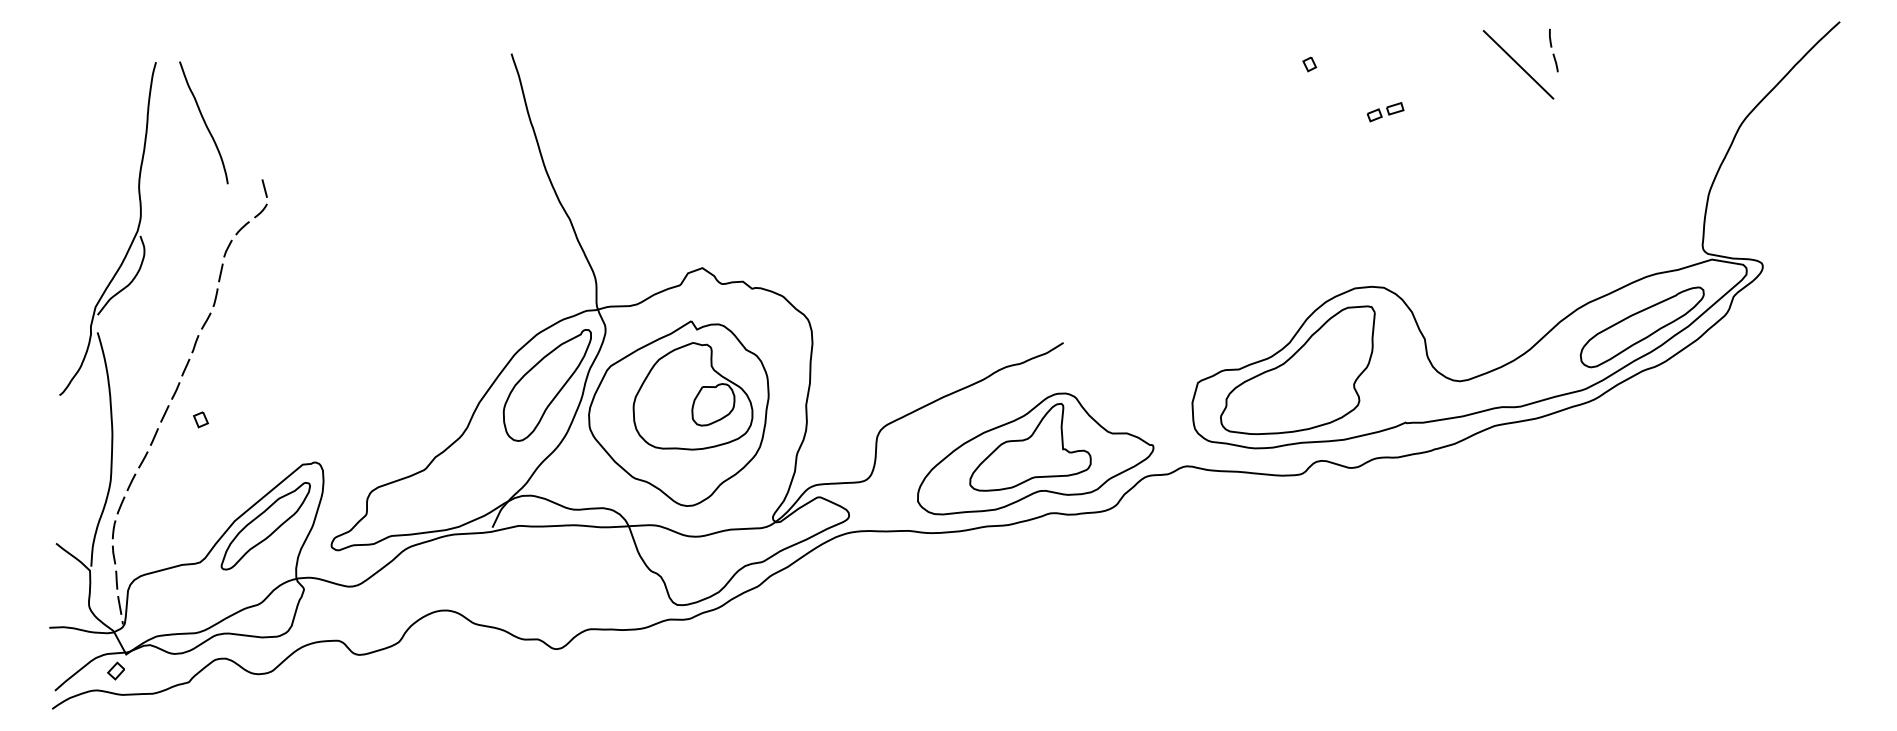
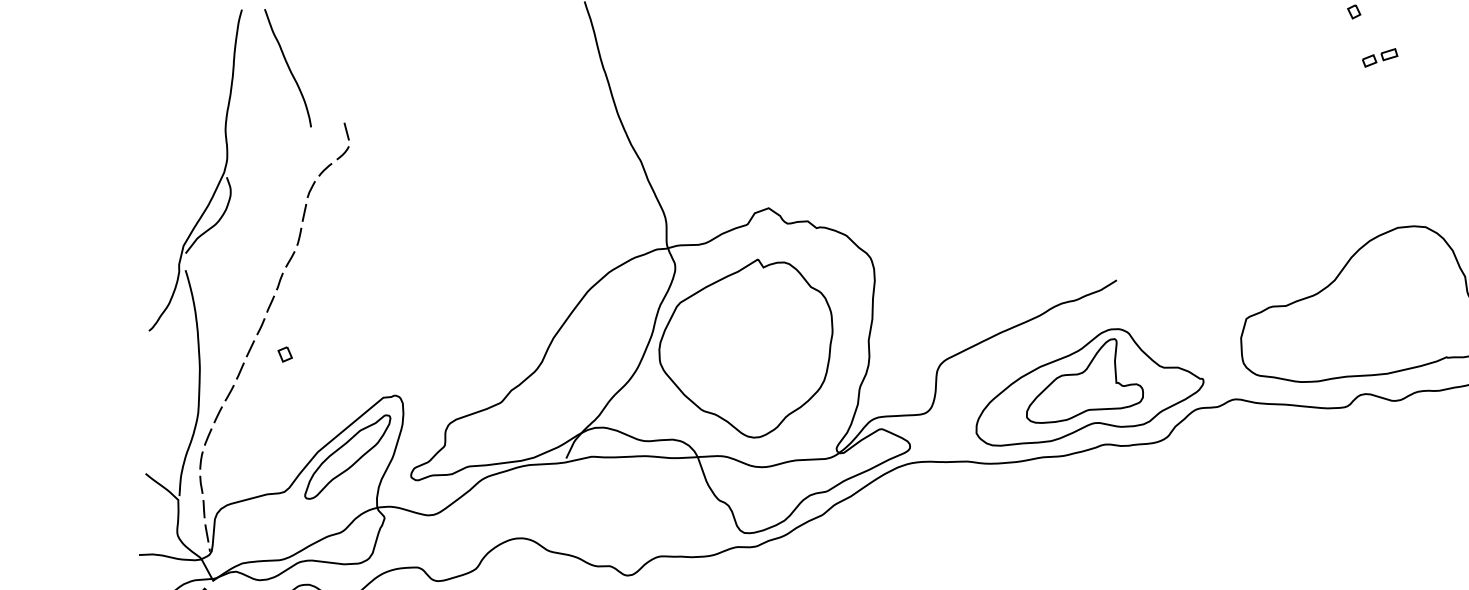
part: (1385, 112) -> (1380, 58), moved
part: (1297, 370) -> (1342, 306), removed
part: (546, 385) -> (618, 321), removed
part: (692, 396) -> (759, 332), removed

